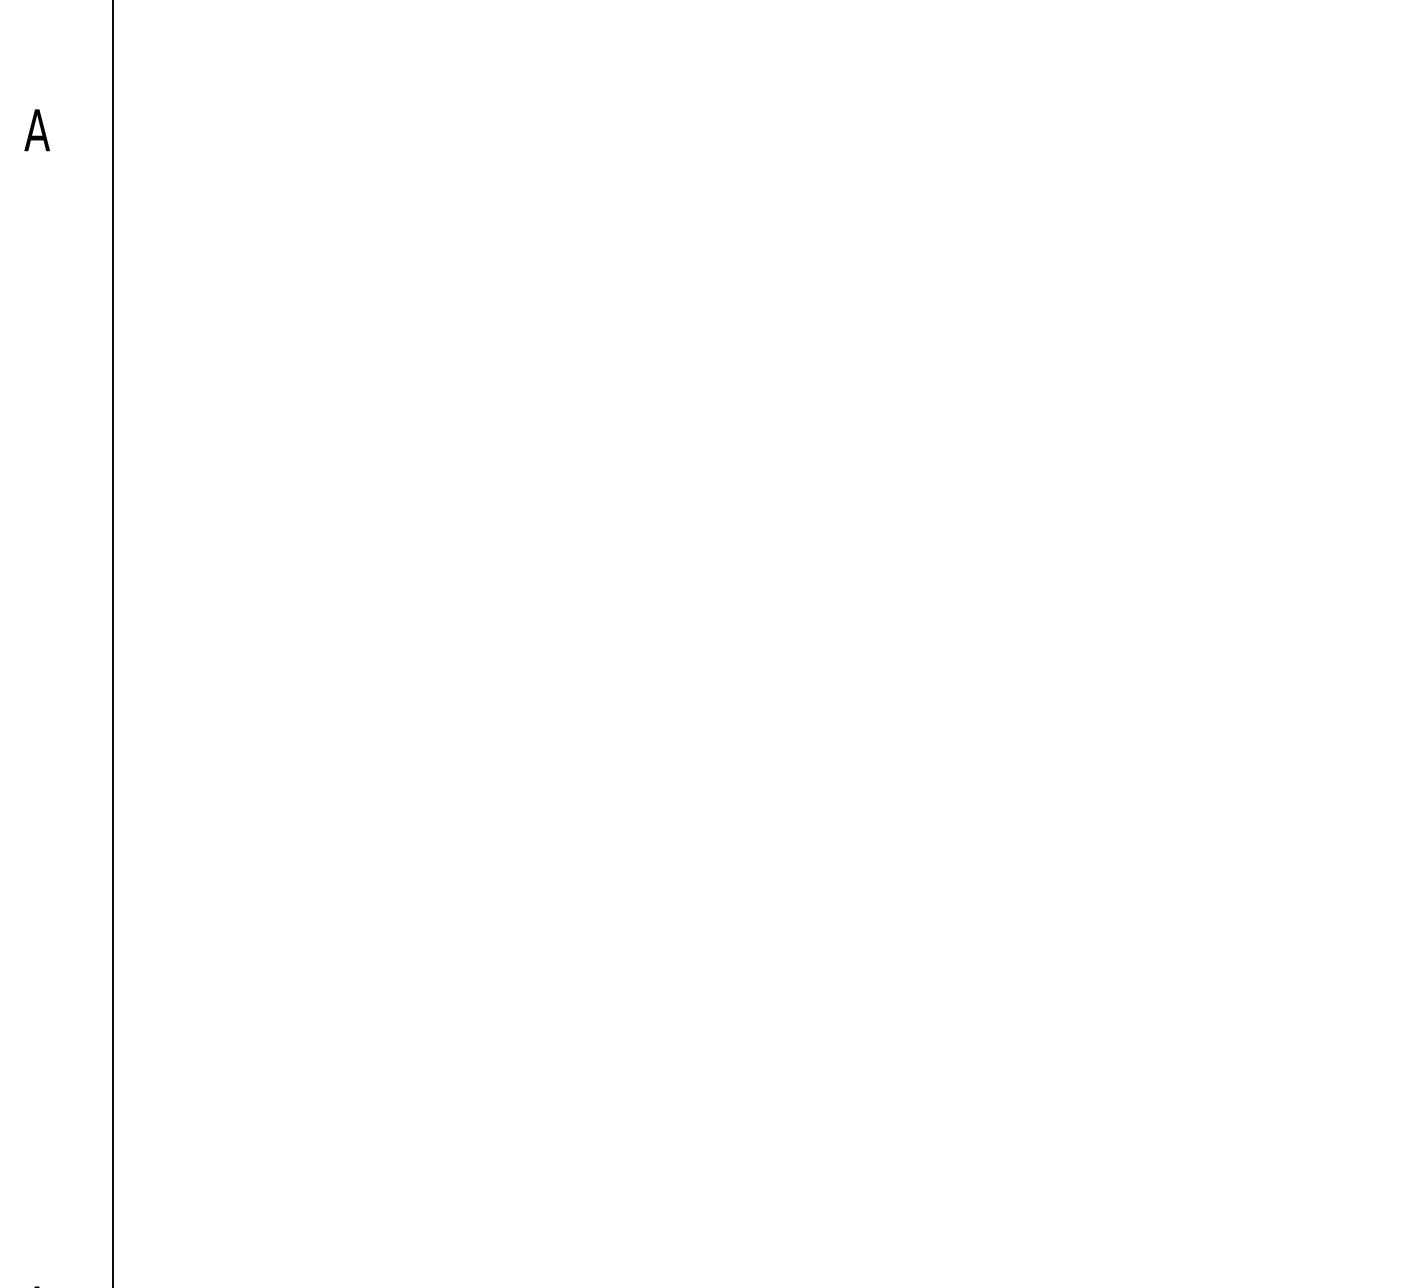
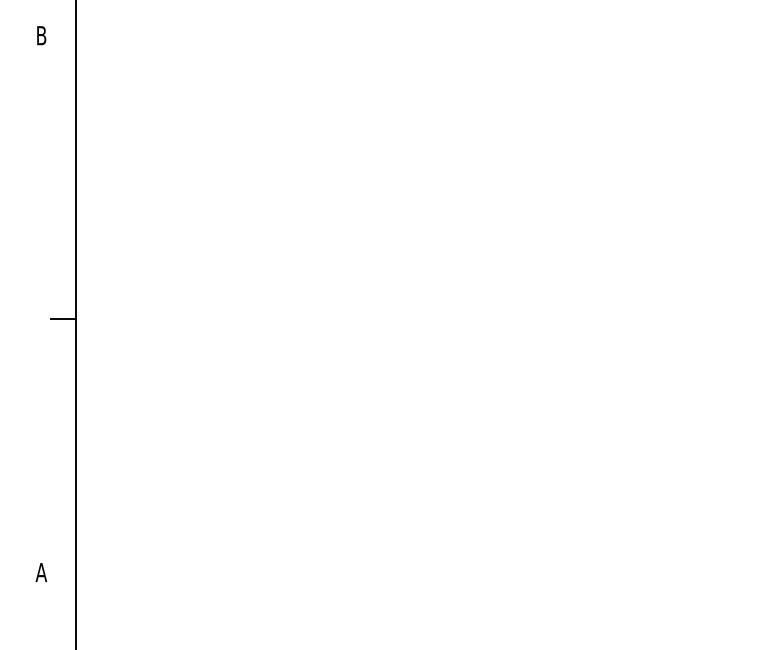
text: (37, 129) -> (41, 35), A -> B
line: (85, 752) -> (63, 319), added

